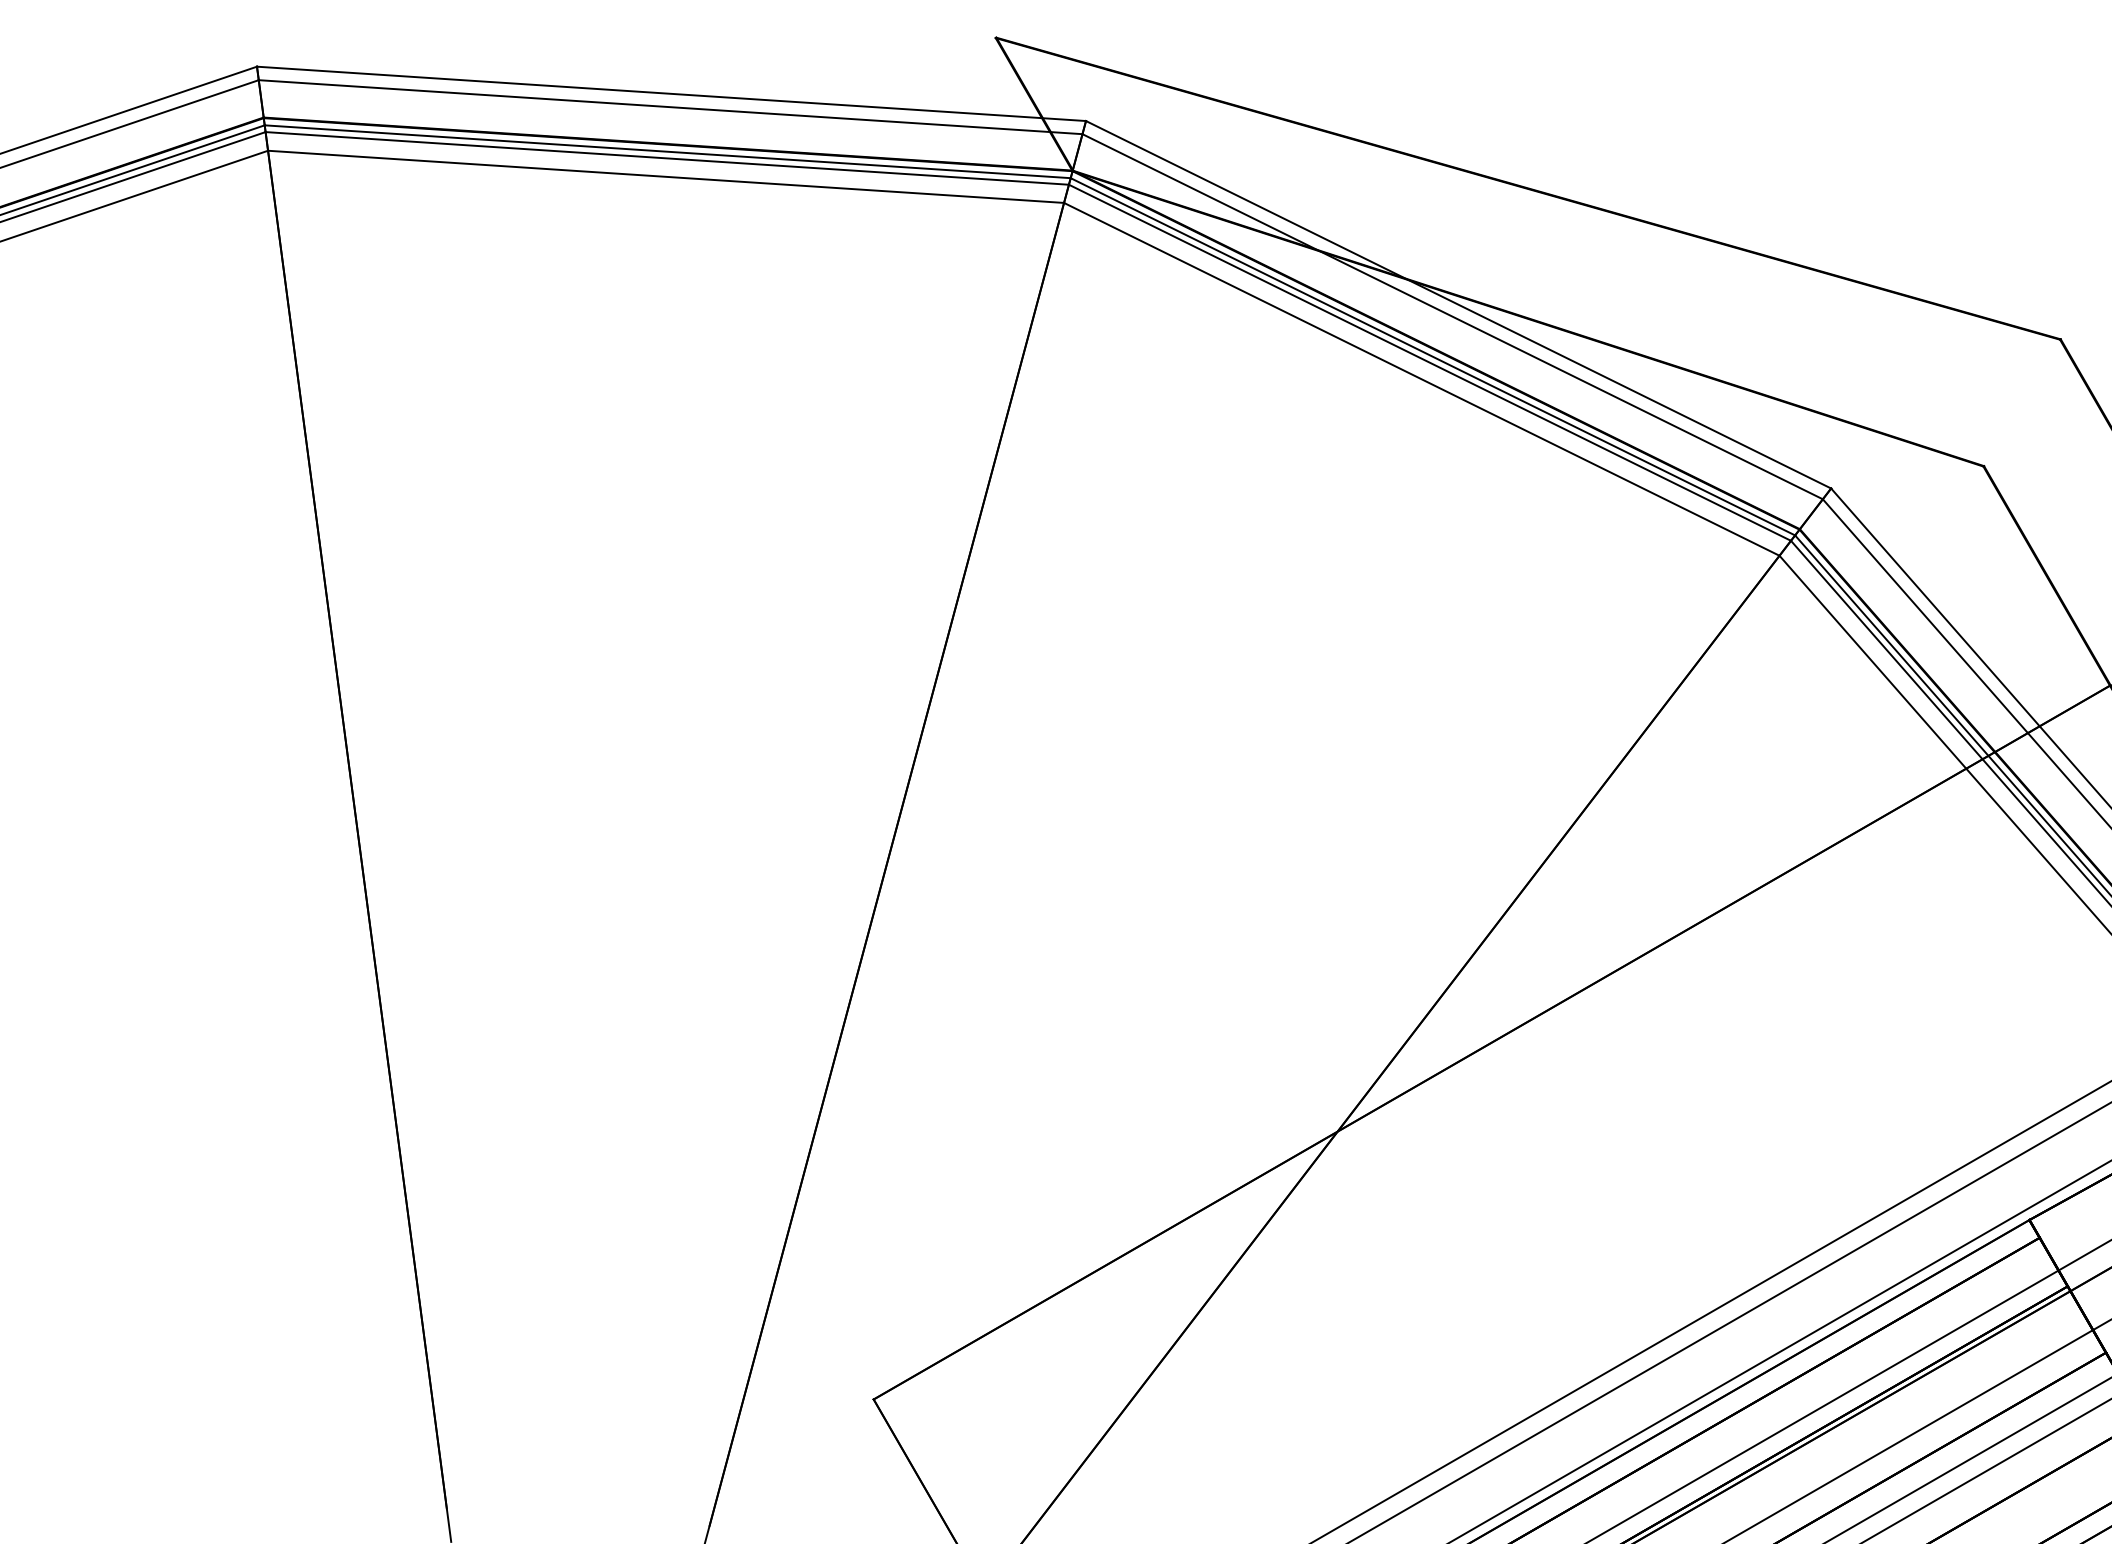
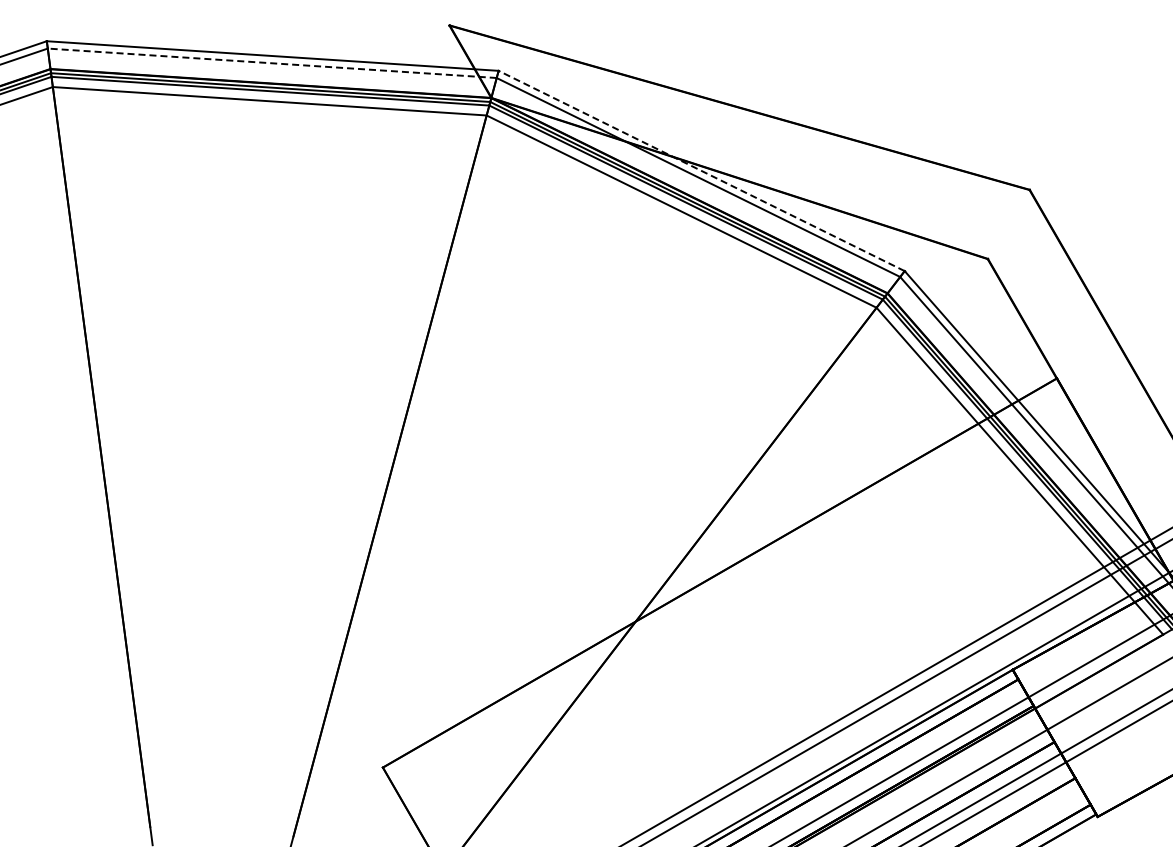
line: (671, 107) -> (272, 63), solid -> dashed
line: (1458, 303) -> (701, 170), solid -> dashed

